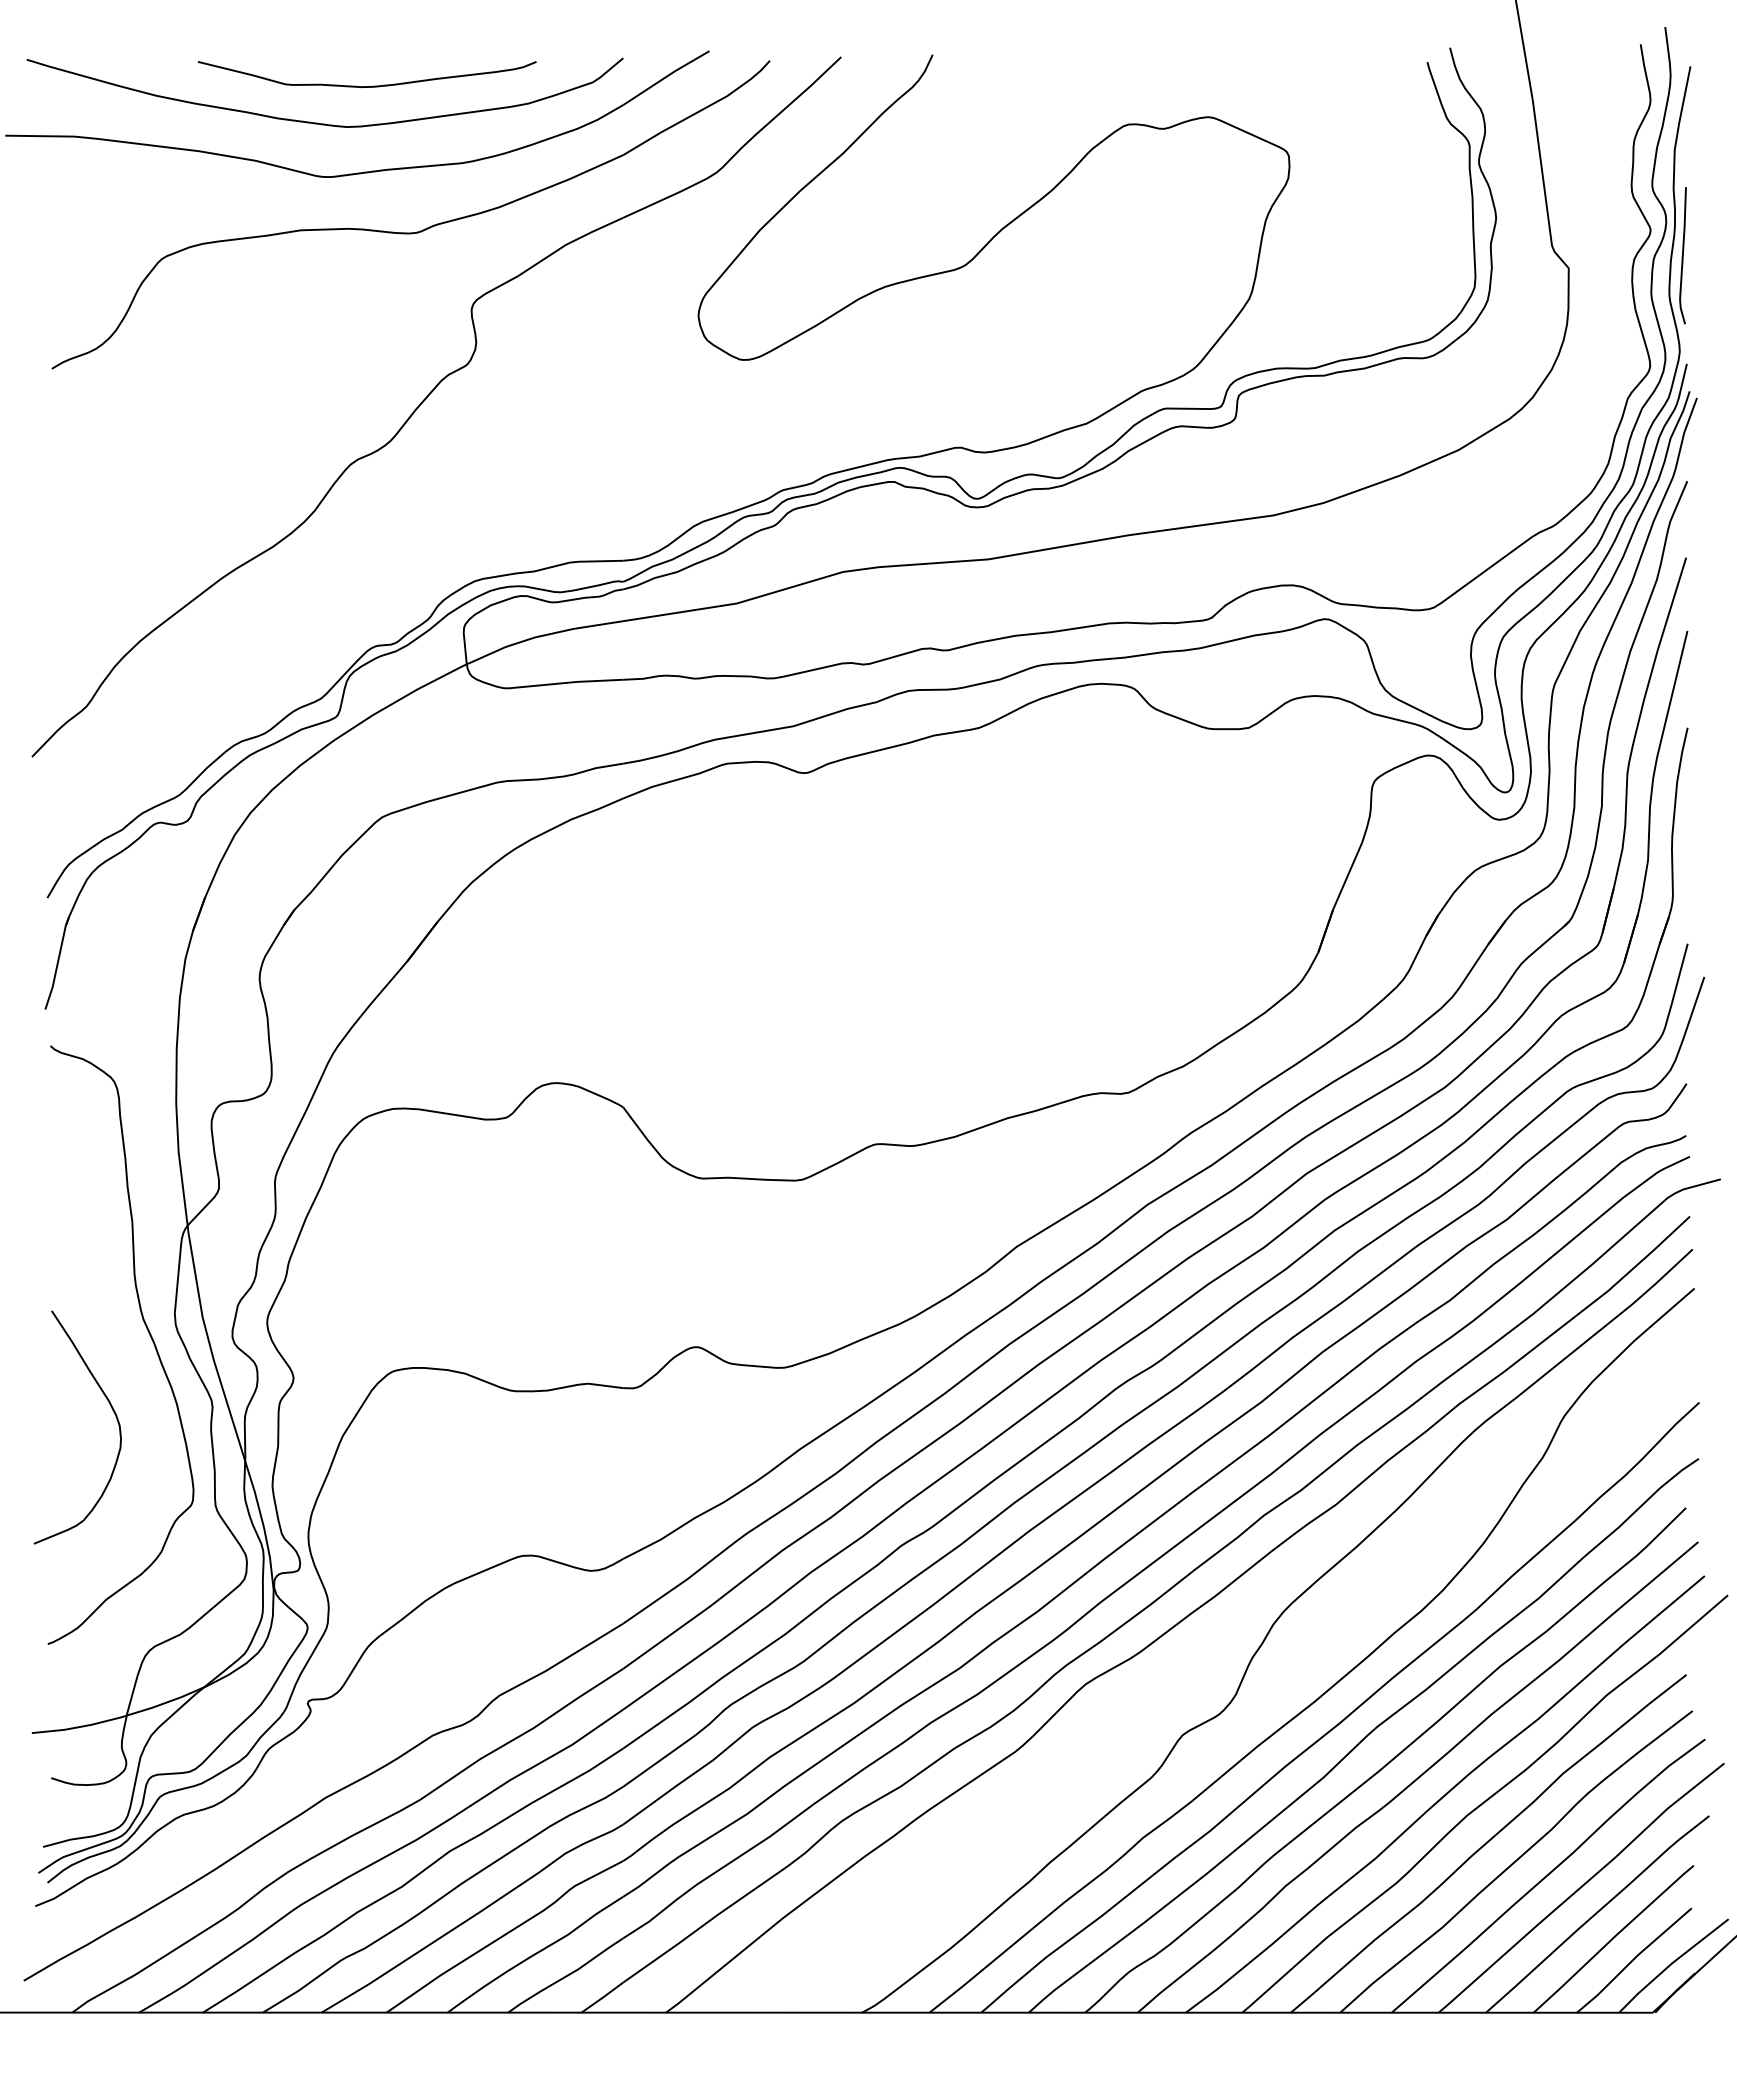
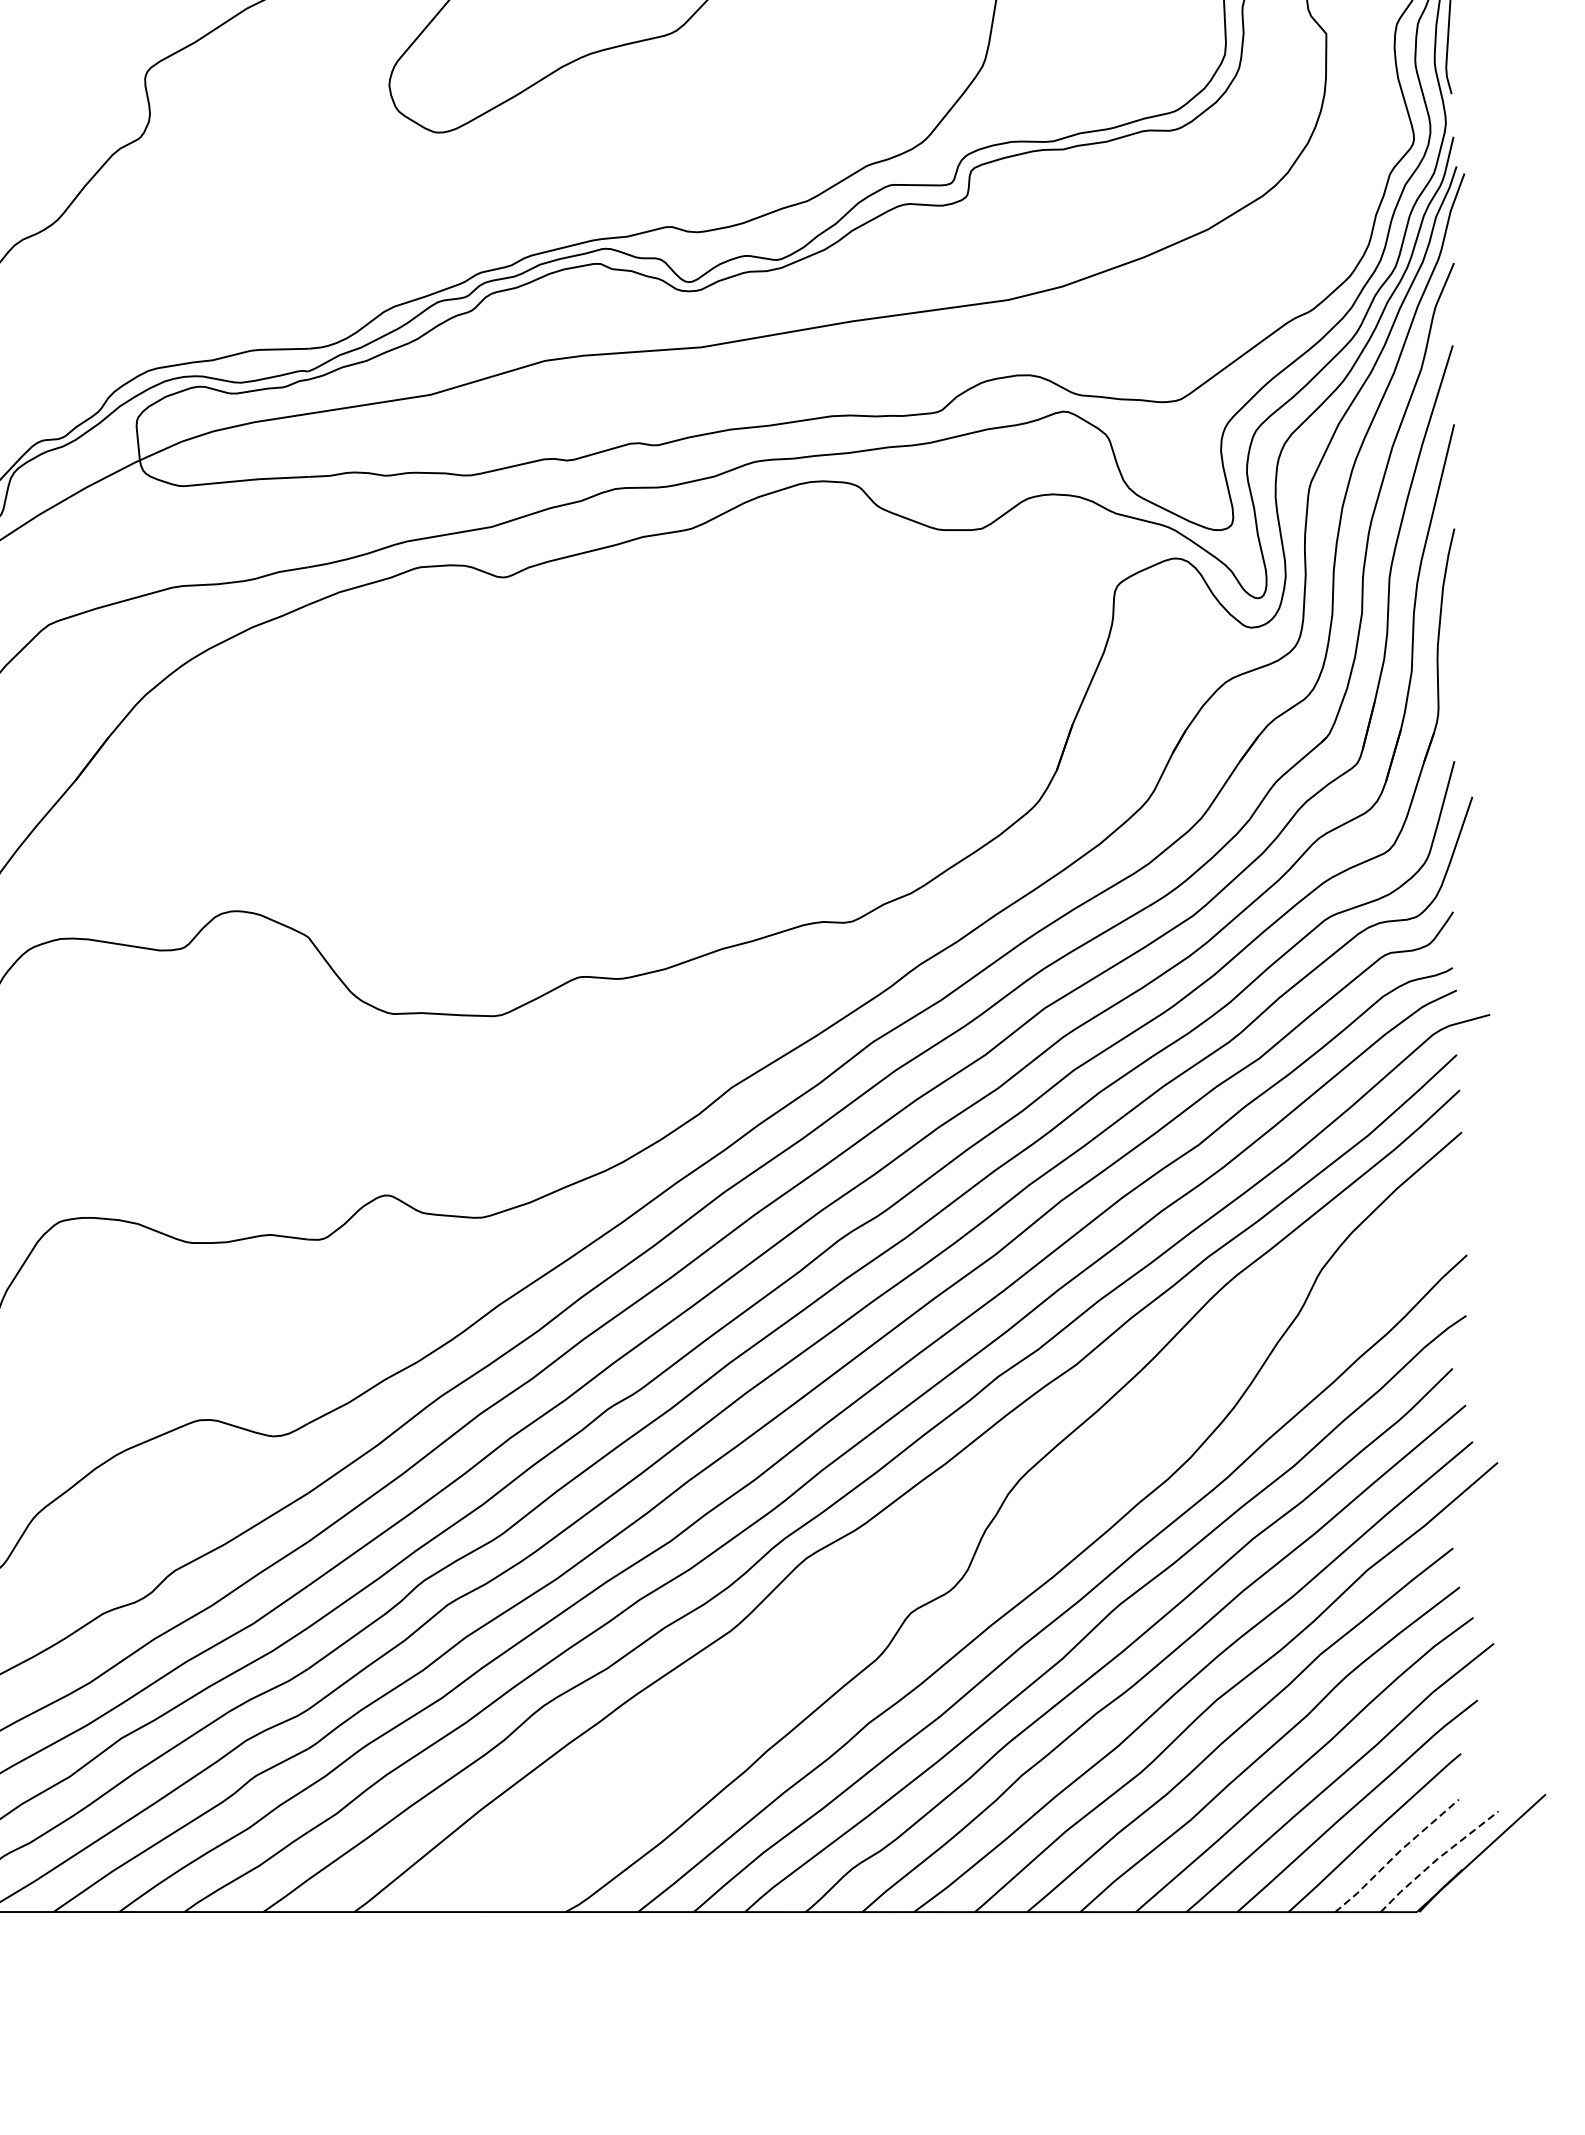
line: (1633, 1959) -> (1396, 1854), solid -> dashed
line: (1671, 1963) -> (1437, 1859), solid -> dashed

